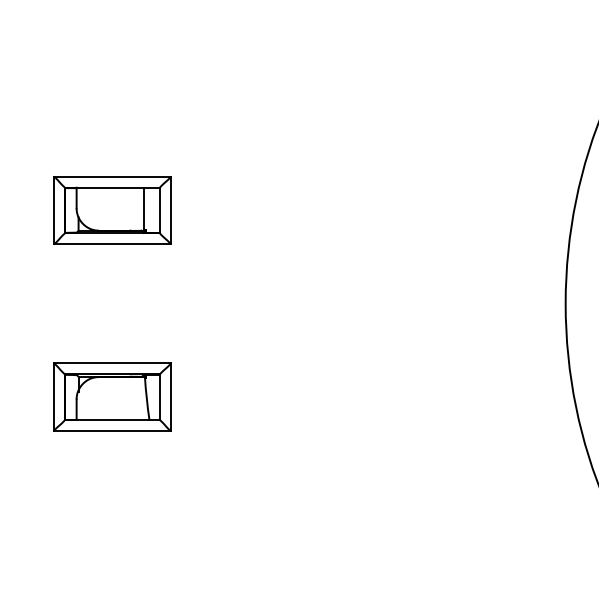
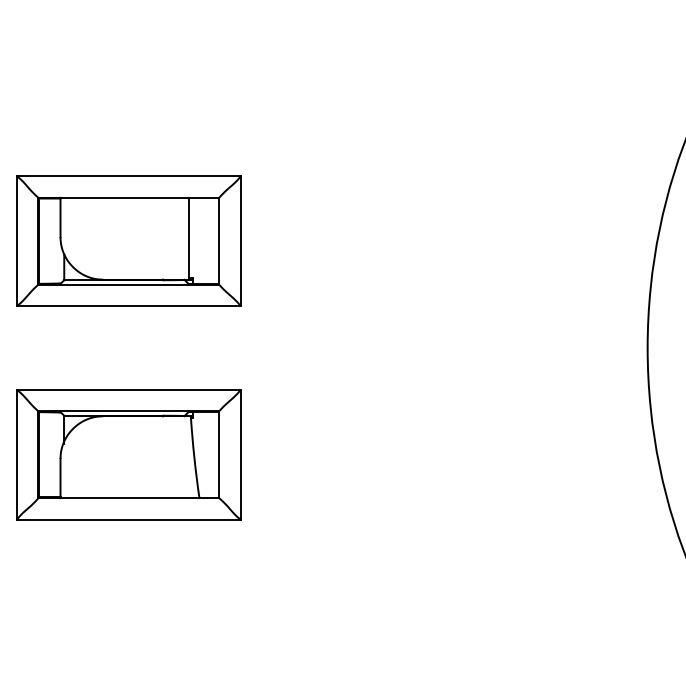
part: (112, 209) -> (128, 240), size x1.67
part: (112, 396) -> (128, 454), size x1.67

